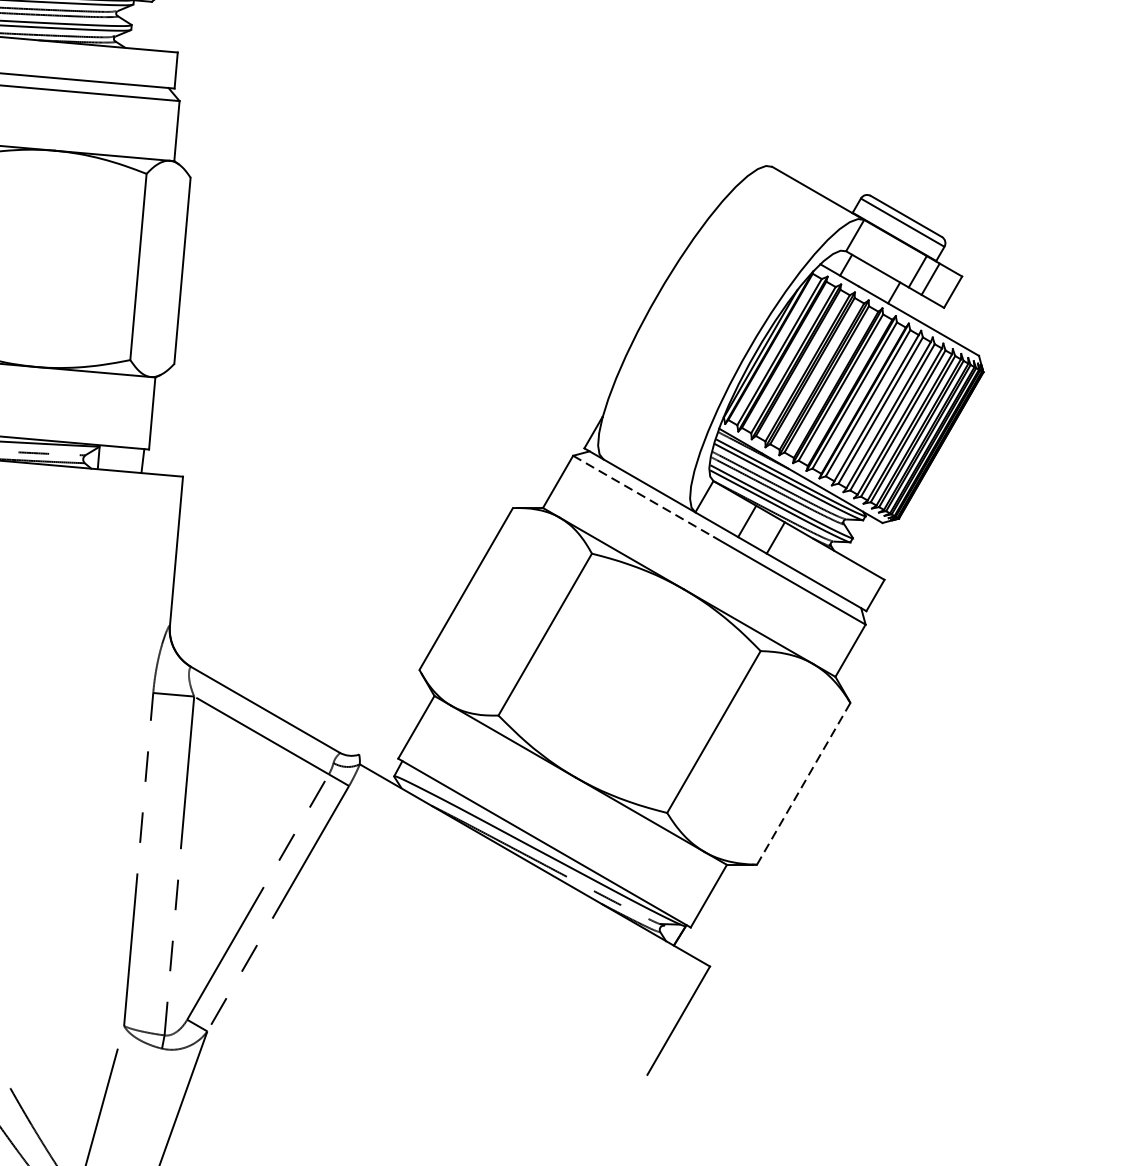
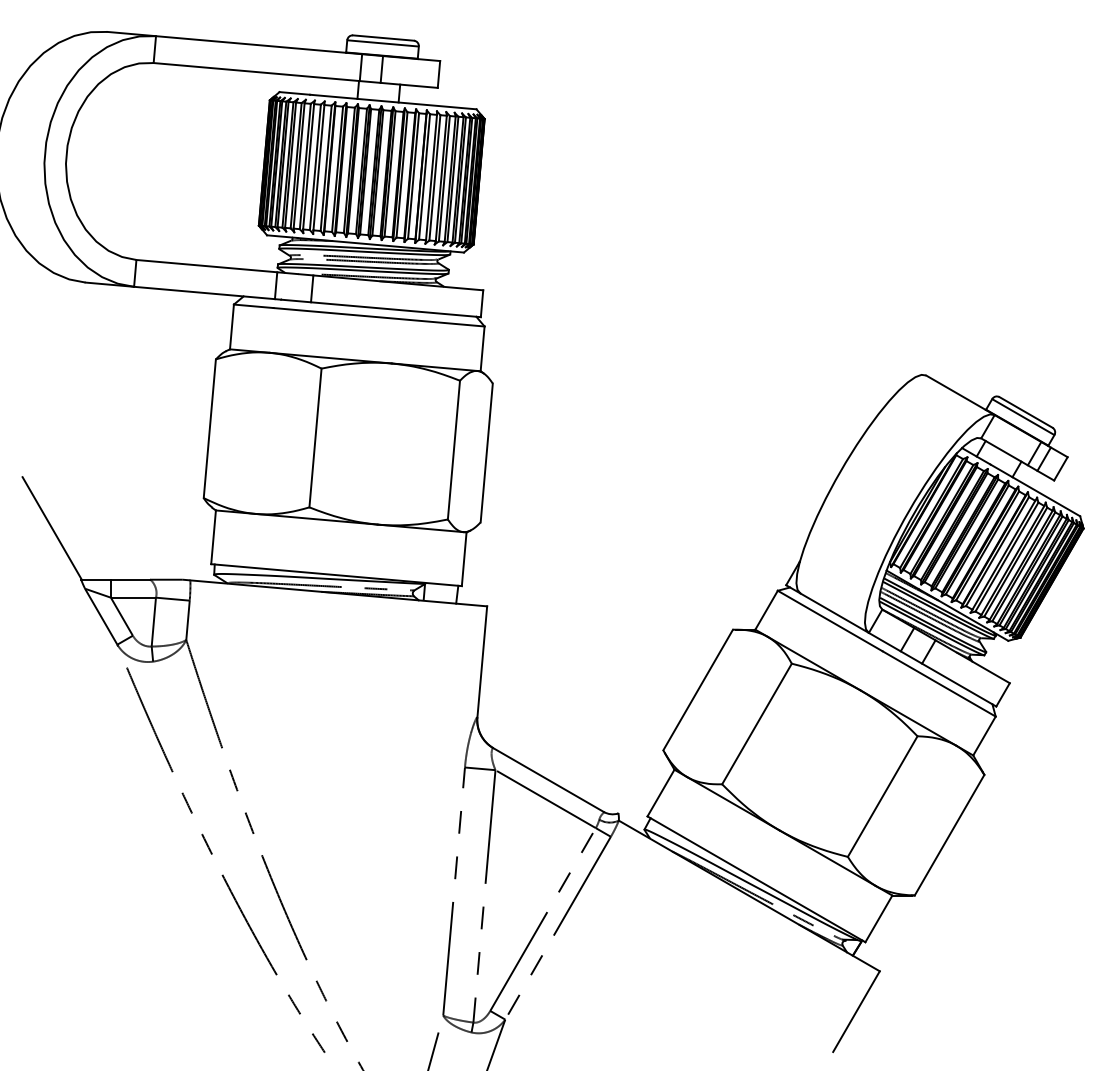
line: (643, 497) -> (830, 621), dashed -> solid
line: (803, 784) -> (949, 835), dashed -> solid

